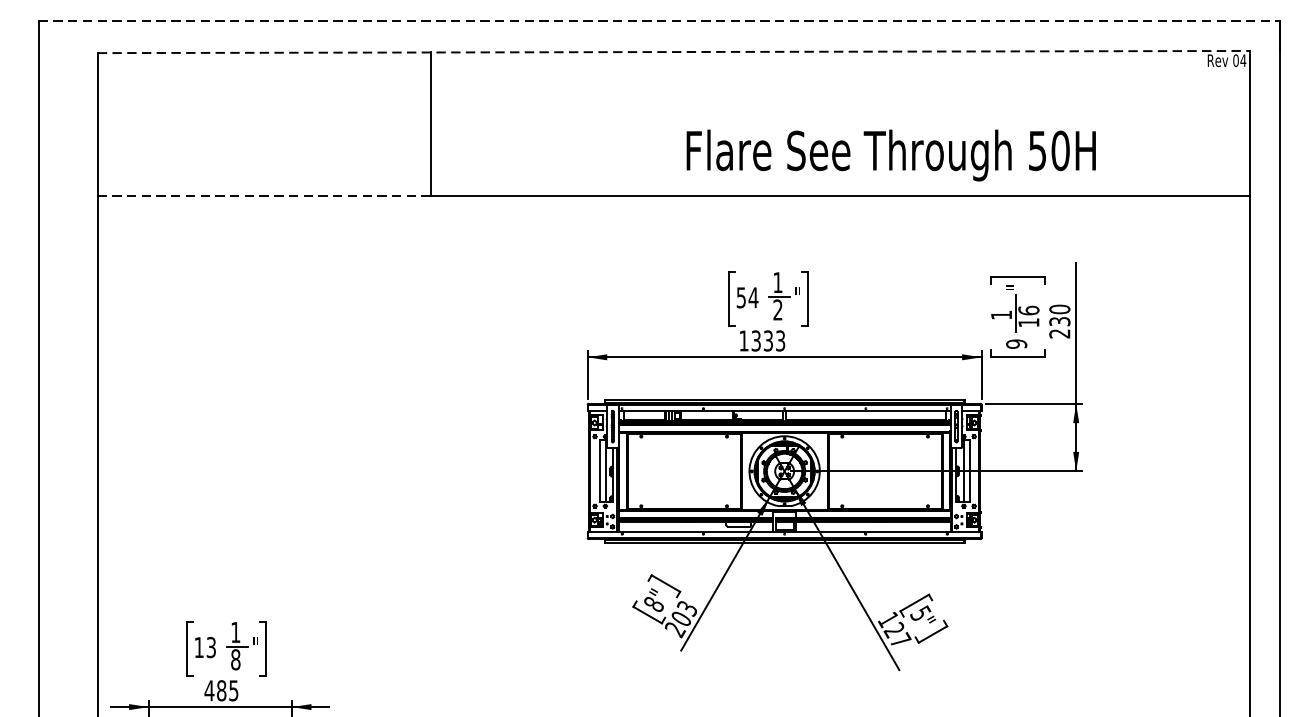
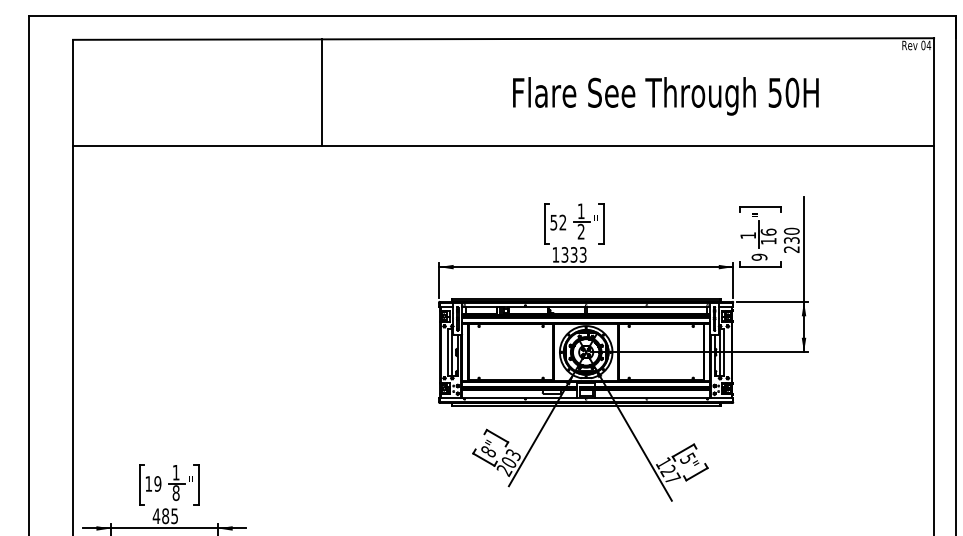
line: (659, 21) -> (492, 16), dashed -> solid
line: (673, 52) -> (503, 39), dashed -> solid
text: (890, 155) -> (665, 96), moved
line: (264, 195) -> (197, 146), dashed -> solid
text: (752, 297) -> (562, 222), 54 -> 52
text: (210, 646) -> (157, 483), 13 -> 19

